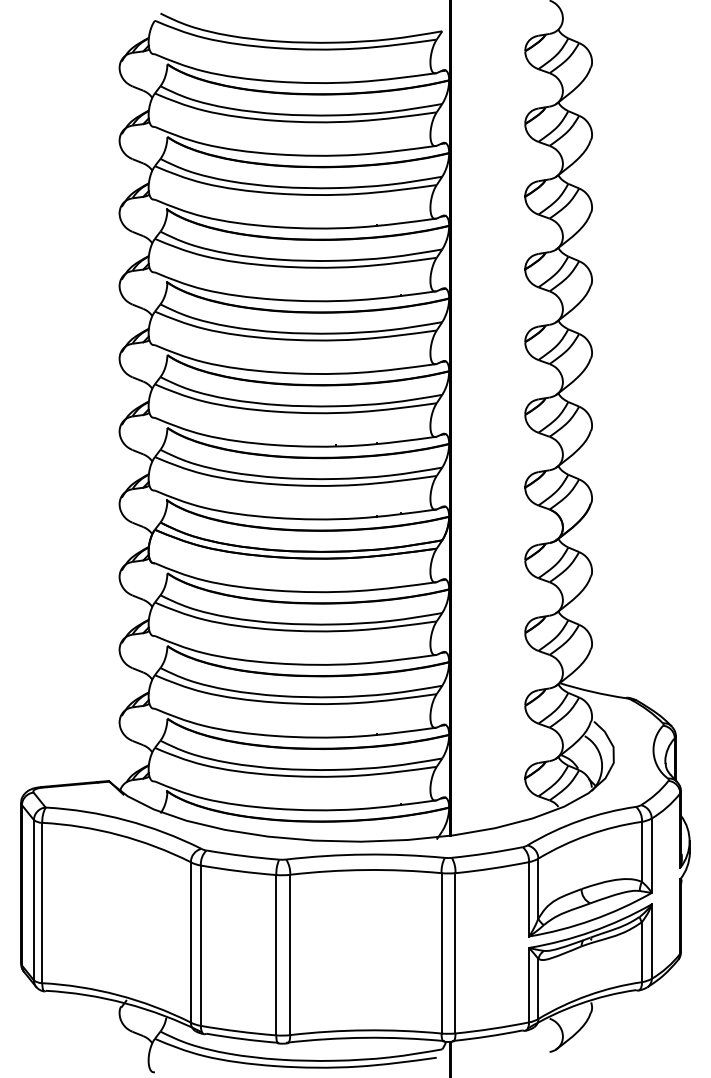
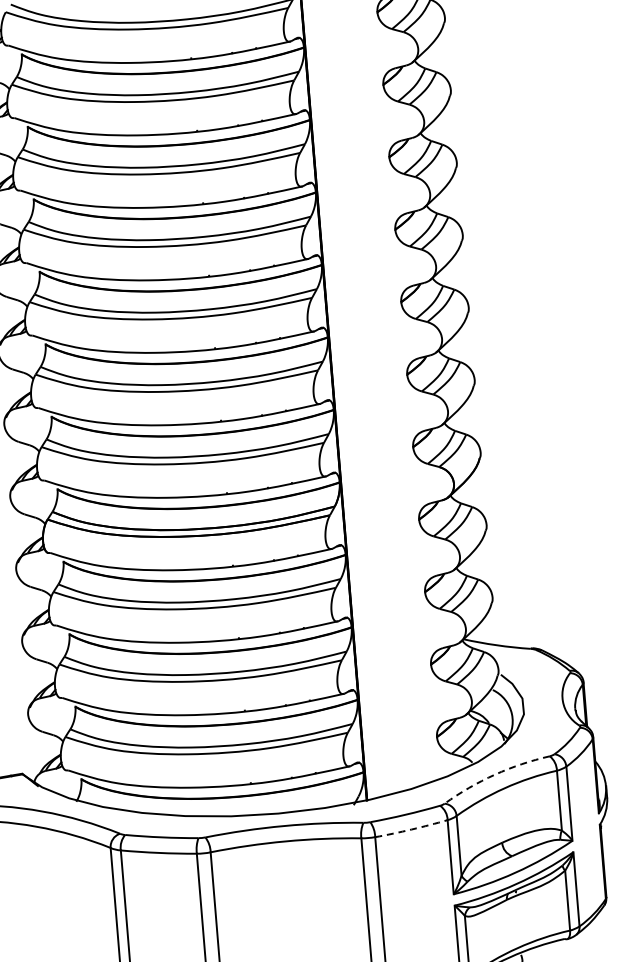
arc: (579, 820) -> (494, 774), solid -> dashed
arc: (492, 868) -> (411, 829), solid -> dashed

